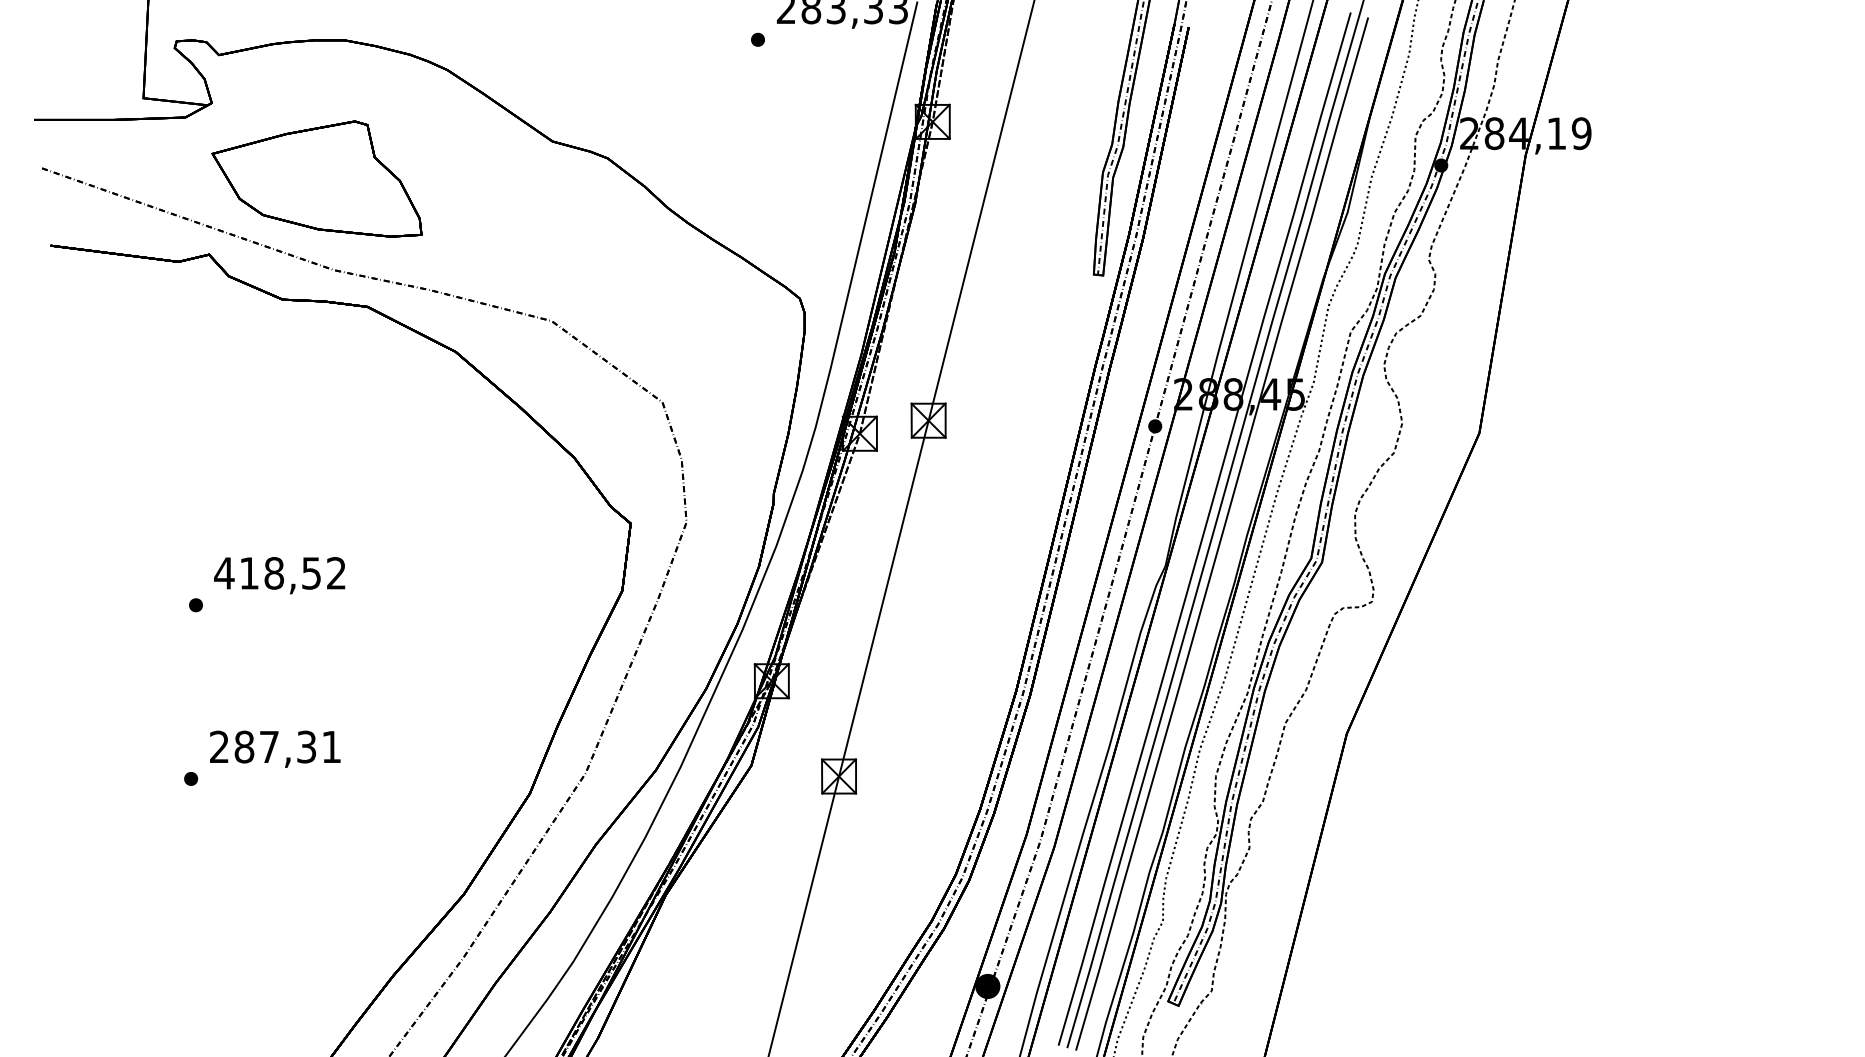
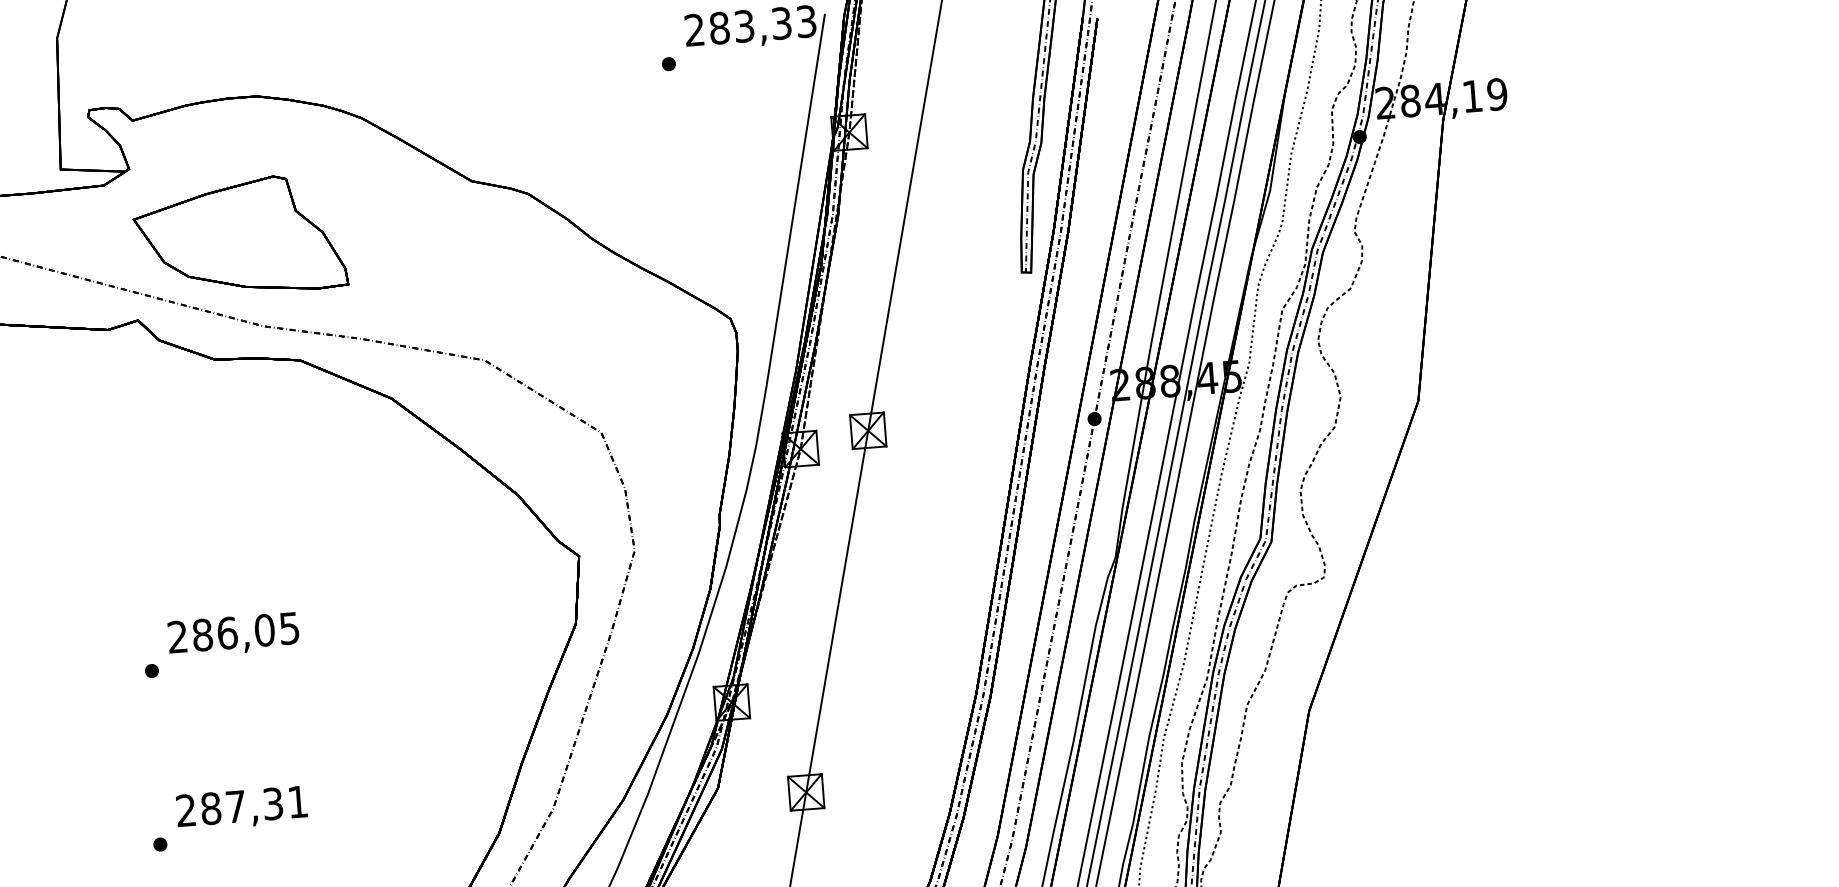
text: (279, 573) -> (232, 632), 418,52 -> 286,05

